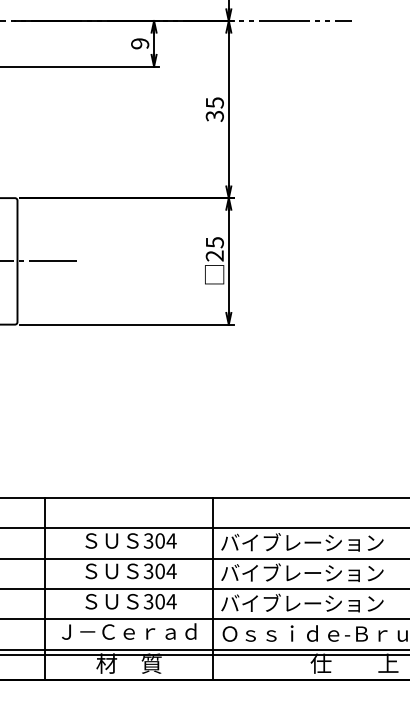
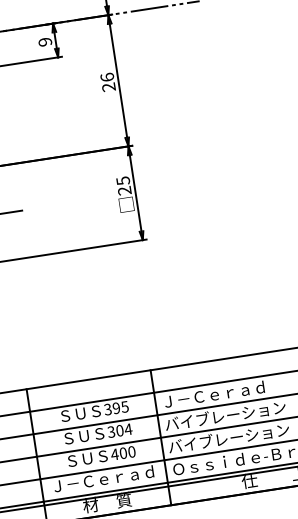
text: (214, 109) -> (107, 82), 35 -> 26
text: (165, 540) -> (120, 407), 304 -> 395
text: (302, 542) -> (222, 393), バイブレーション -> Ｊ－Ｃｅｒａｄ
text: (159, 601) -> (122, 453), 304 -> 400

